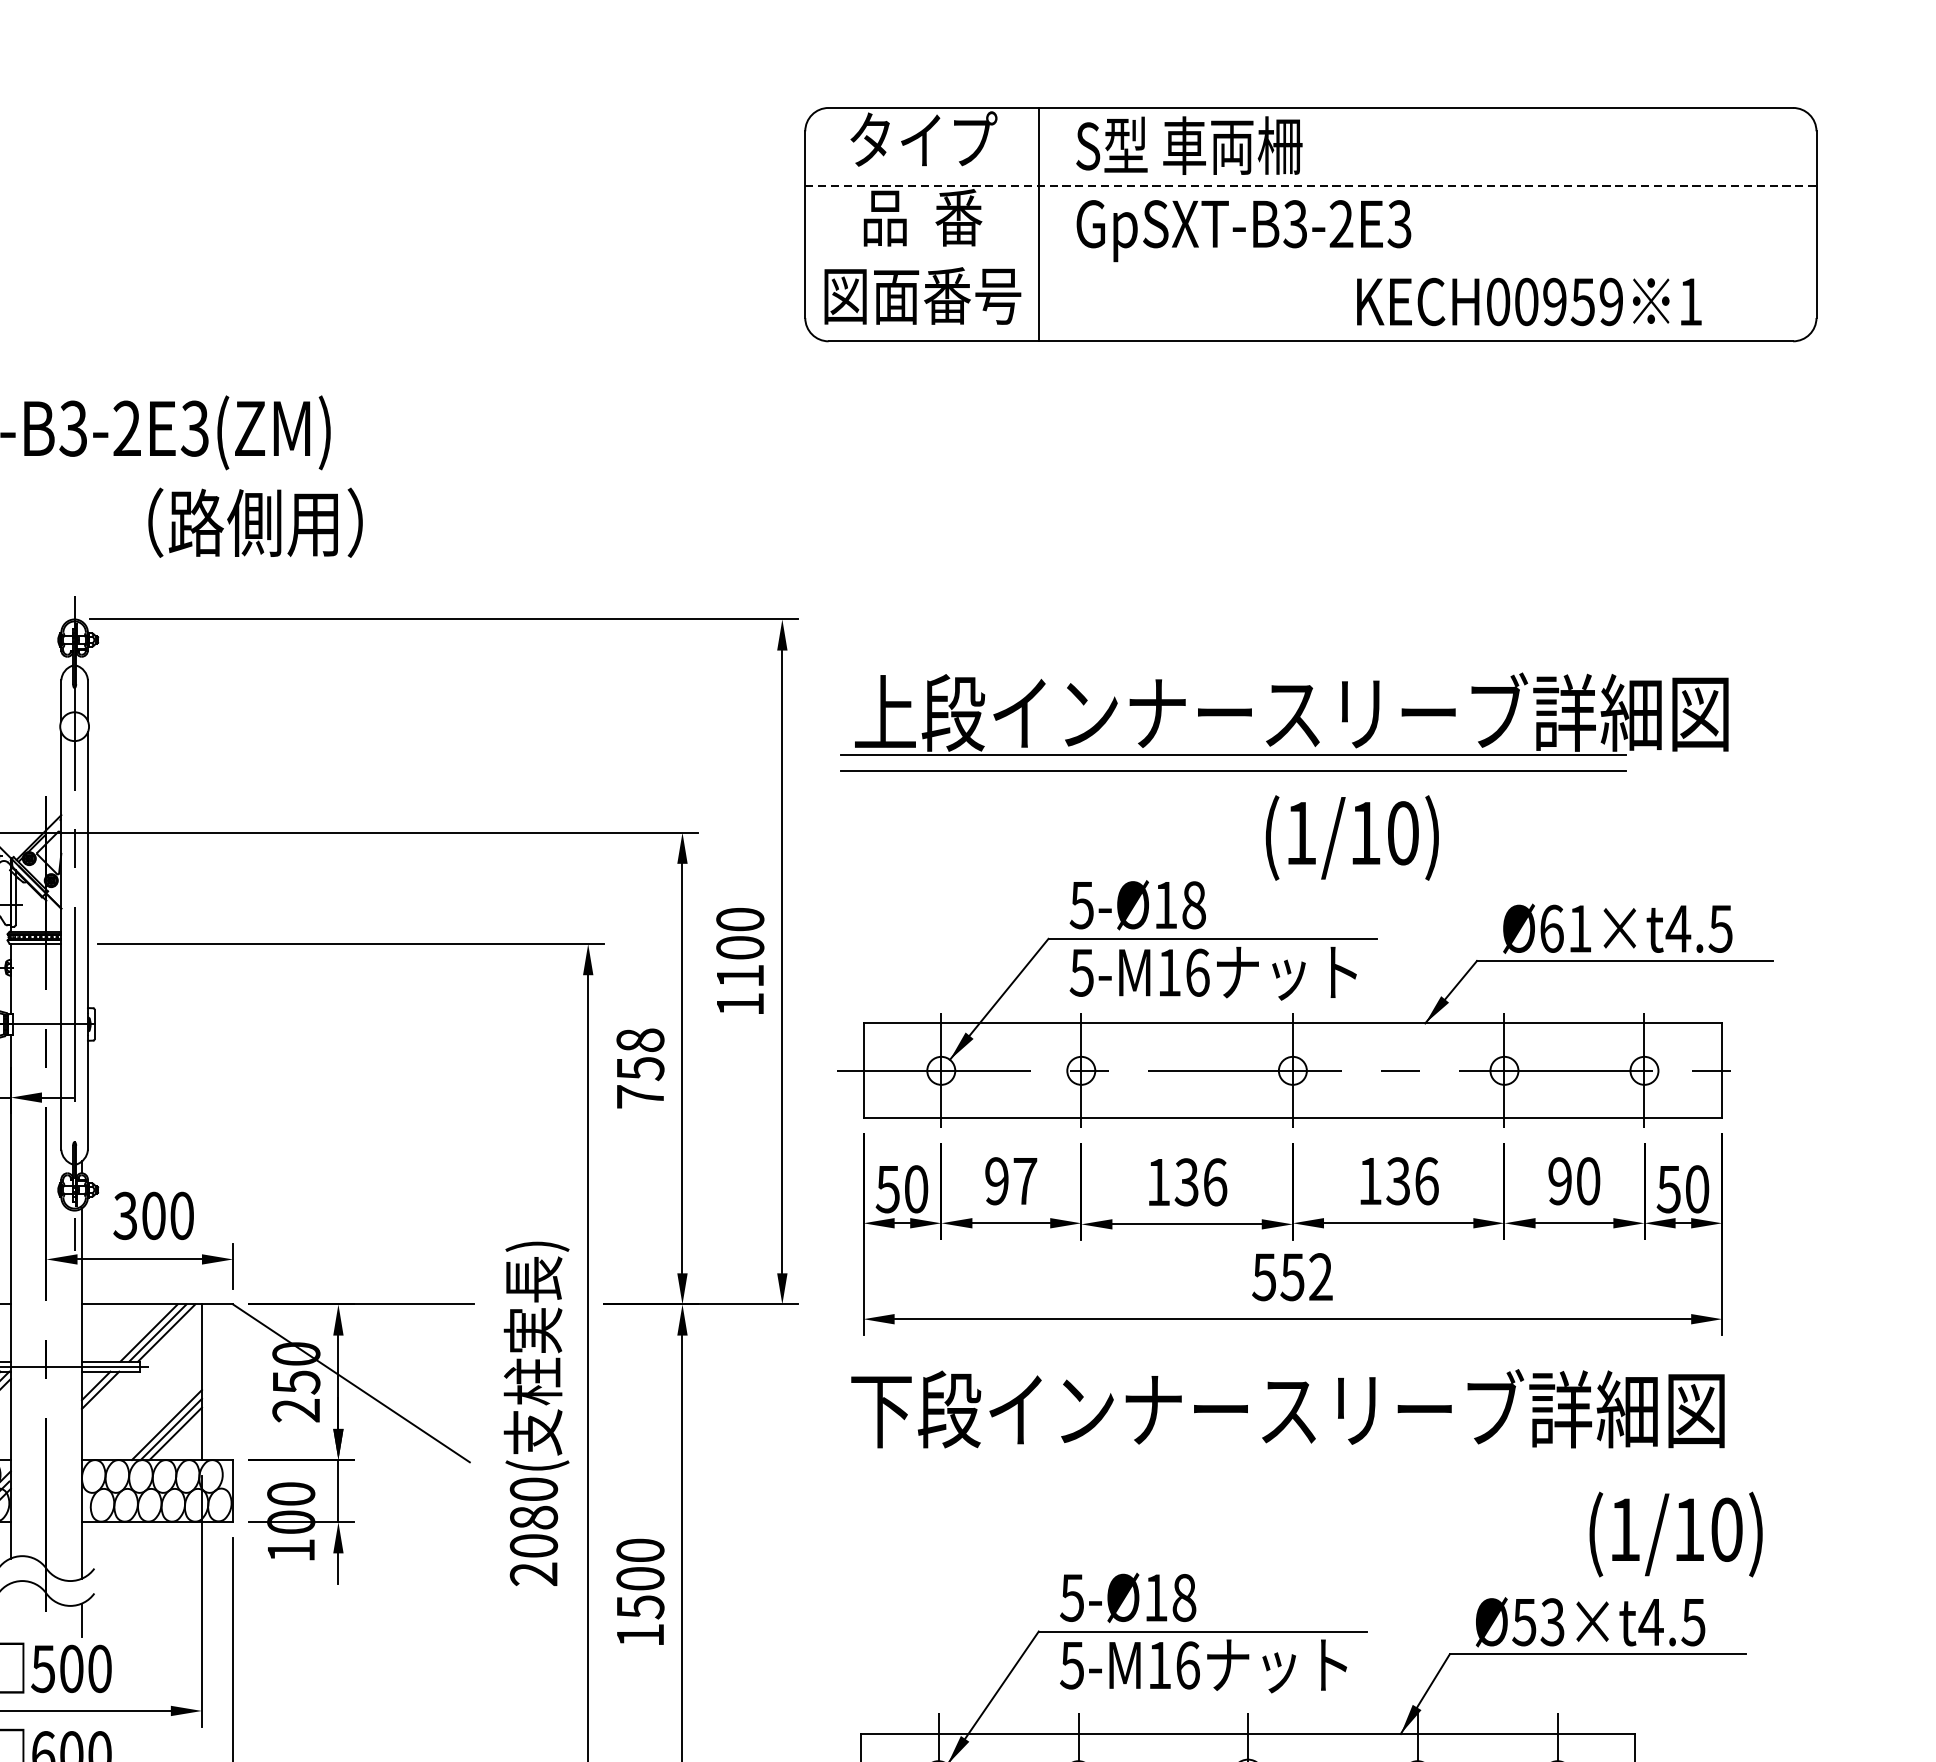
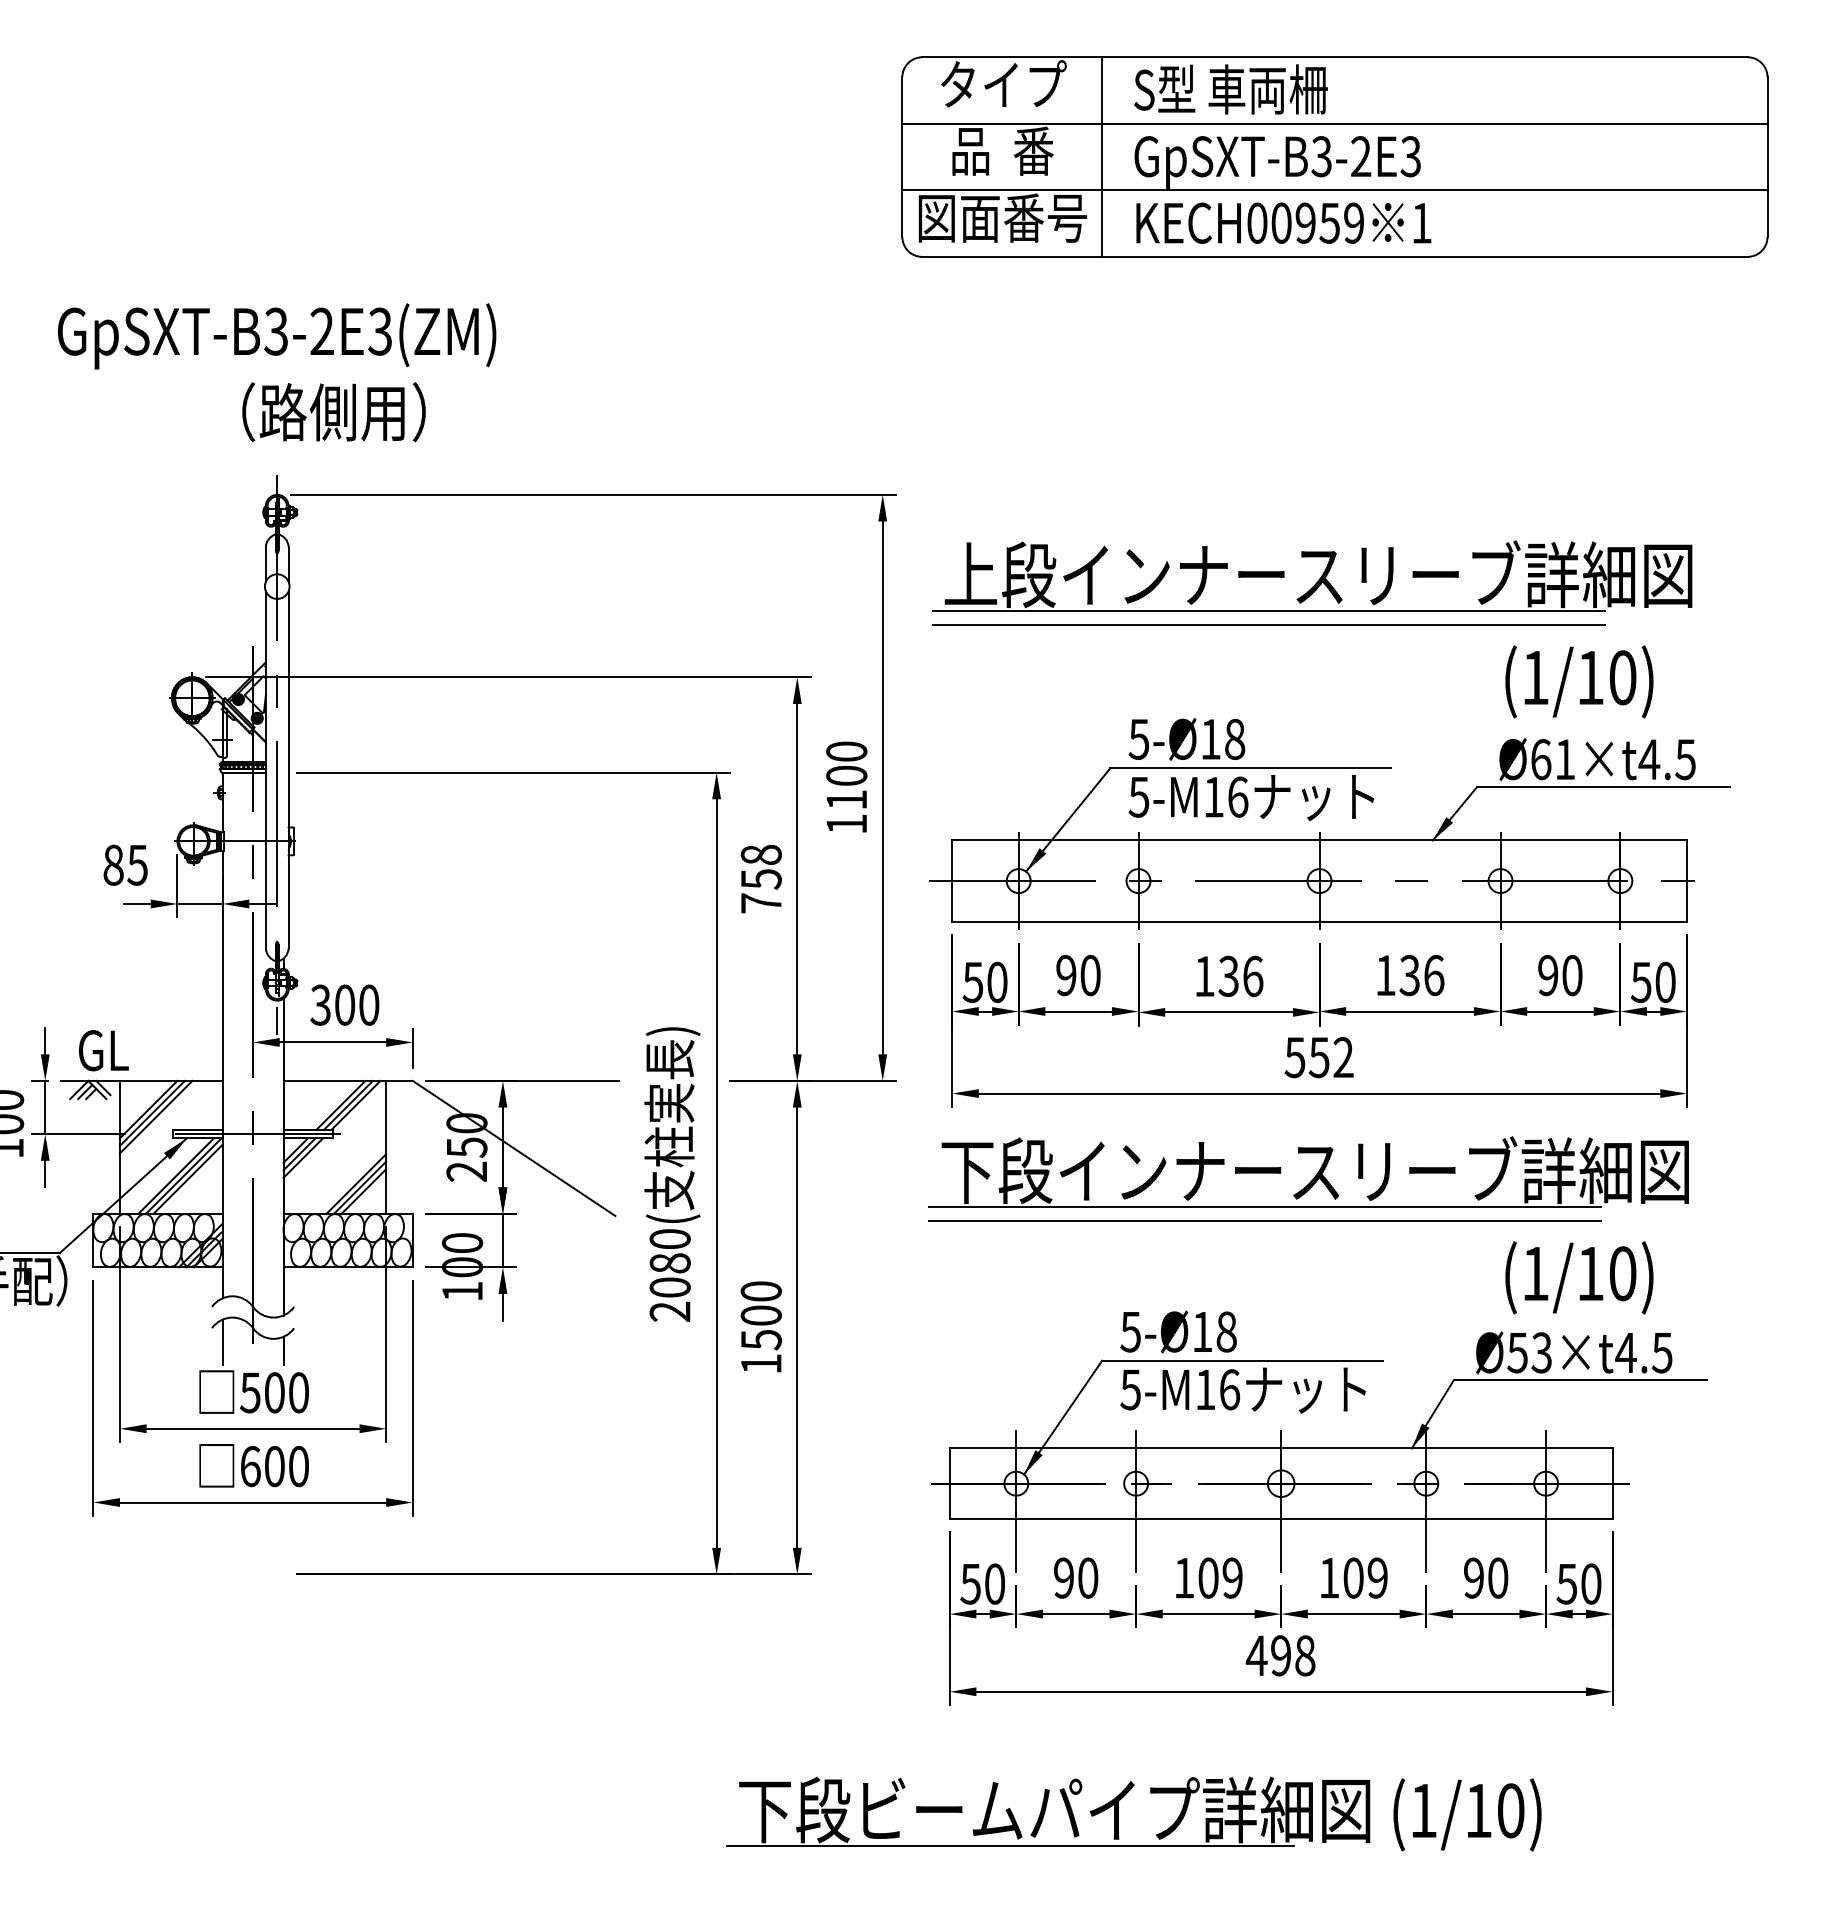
line: (1310, 185) -> (1334, 123), dashed -> solid
line: (1310, 263) -> (1334, 190), added
text: (1528, 301) -> (1283, 222), moved
text: (254, 523) -> (333, 412), moved
text: (1352, 837) -> (1579, 681), moved
text: (1025, 1181) -> (1090, 975), 97 -> 90
line: (104, 1393) -> (302, 1157), added
line: (1229, 1452) -> (1265, 1207), added
line: (1229, 1467) -> (1265, 1220), added
text: (1676, 1534) -> (1579, 1277), moved
line: (10, 1610) -> (222, 1342), added

